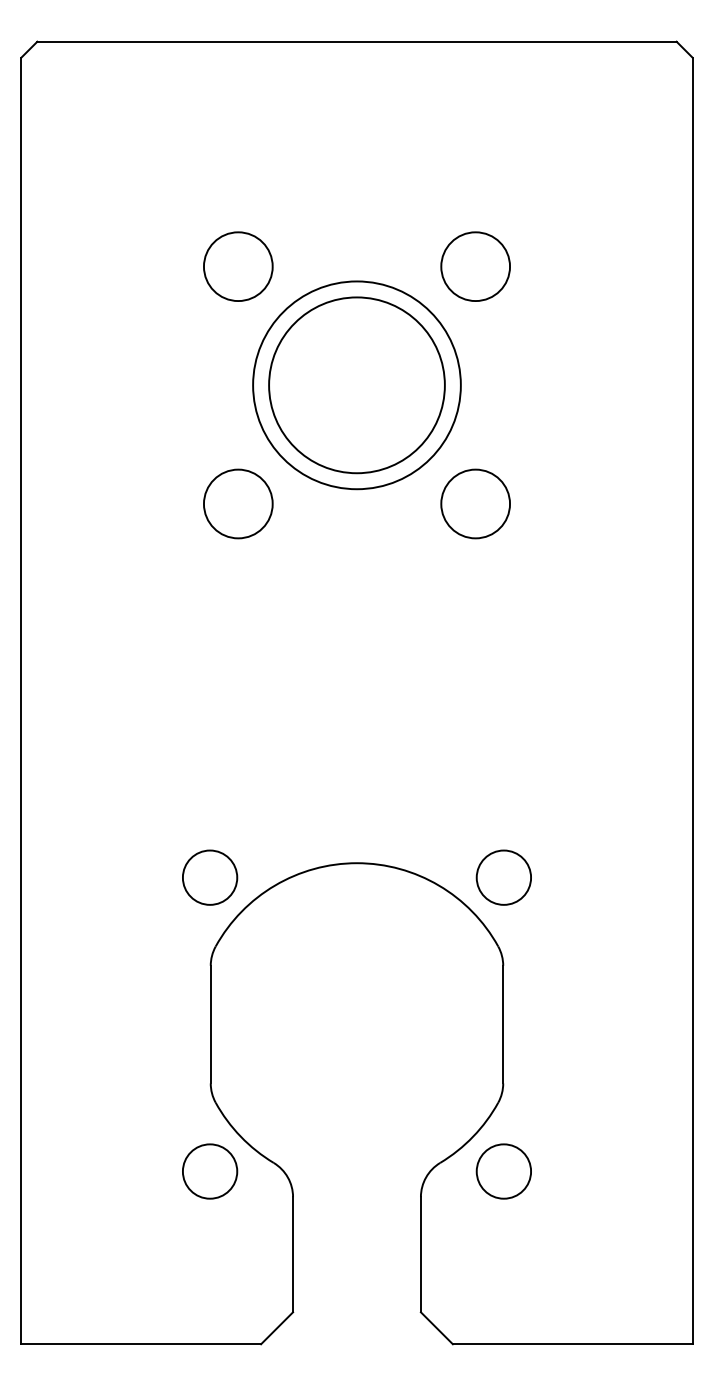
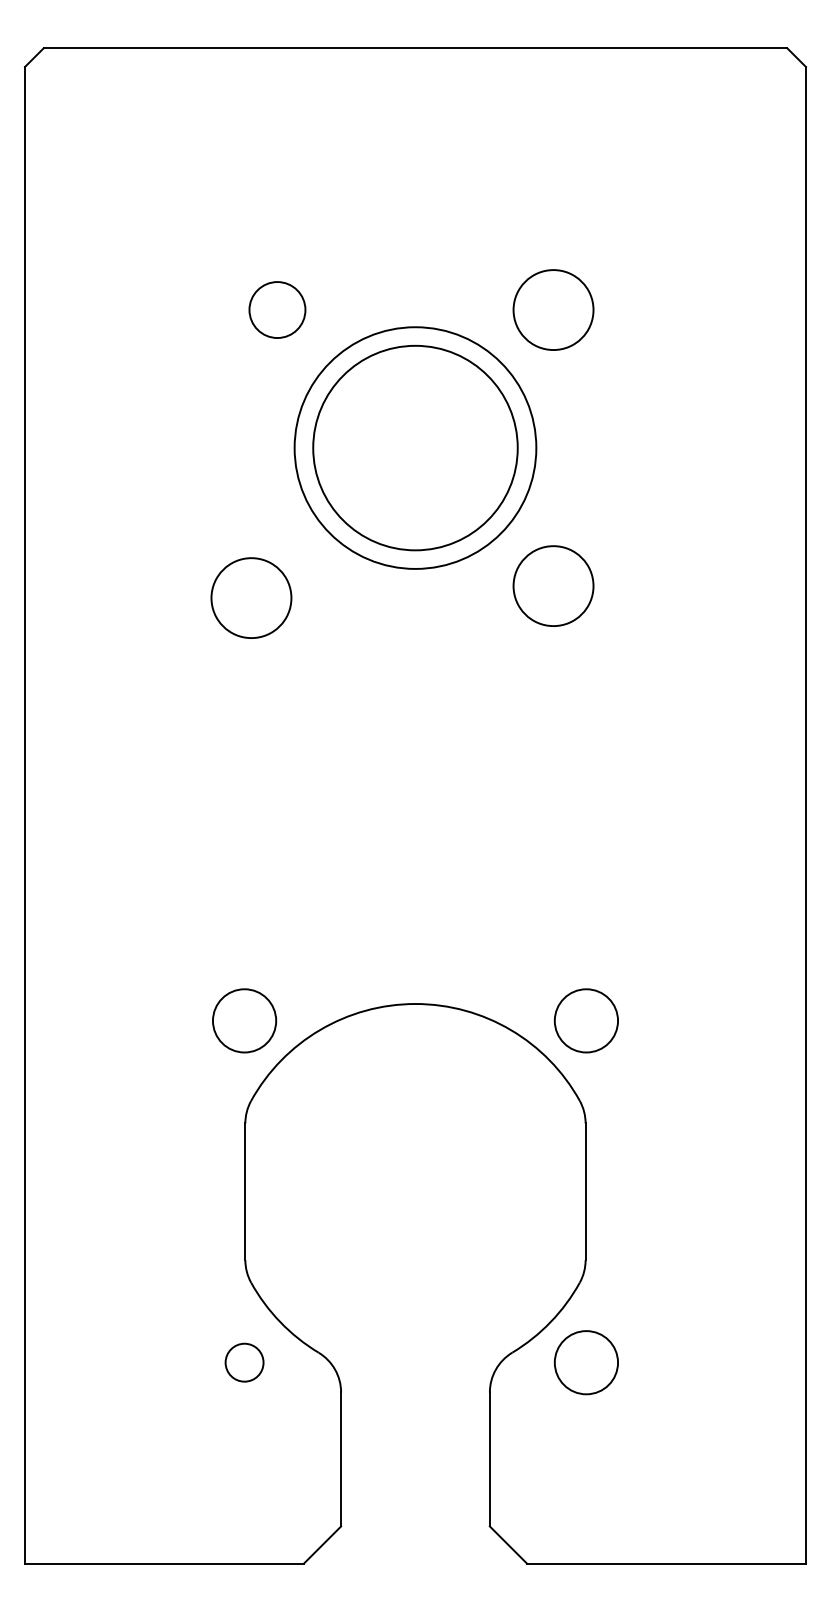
circle: (238, 266) -> (277, 309), size x0.7
circle: (238, 503) -> (251, 597), moved
circle: (210, 1171) -> (244, 1362), size x0.6

